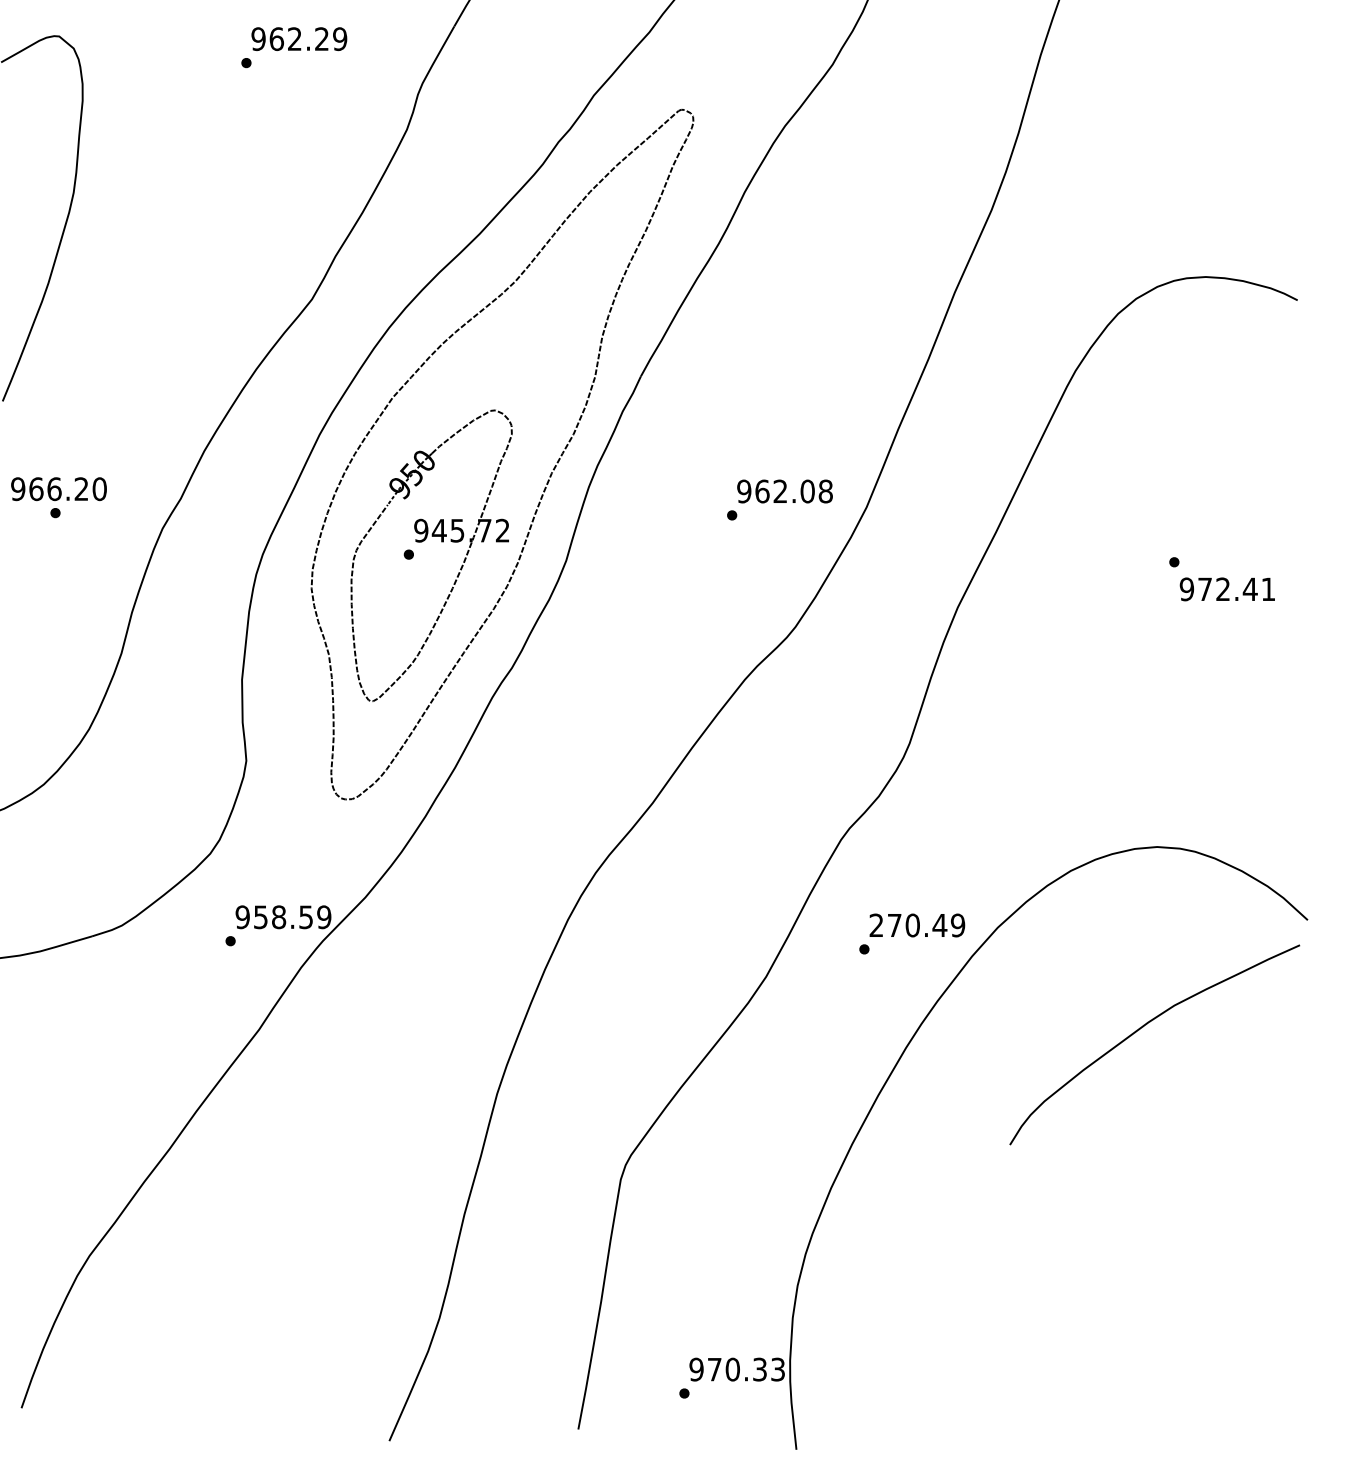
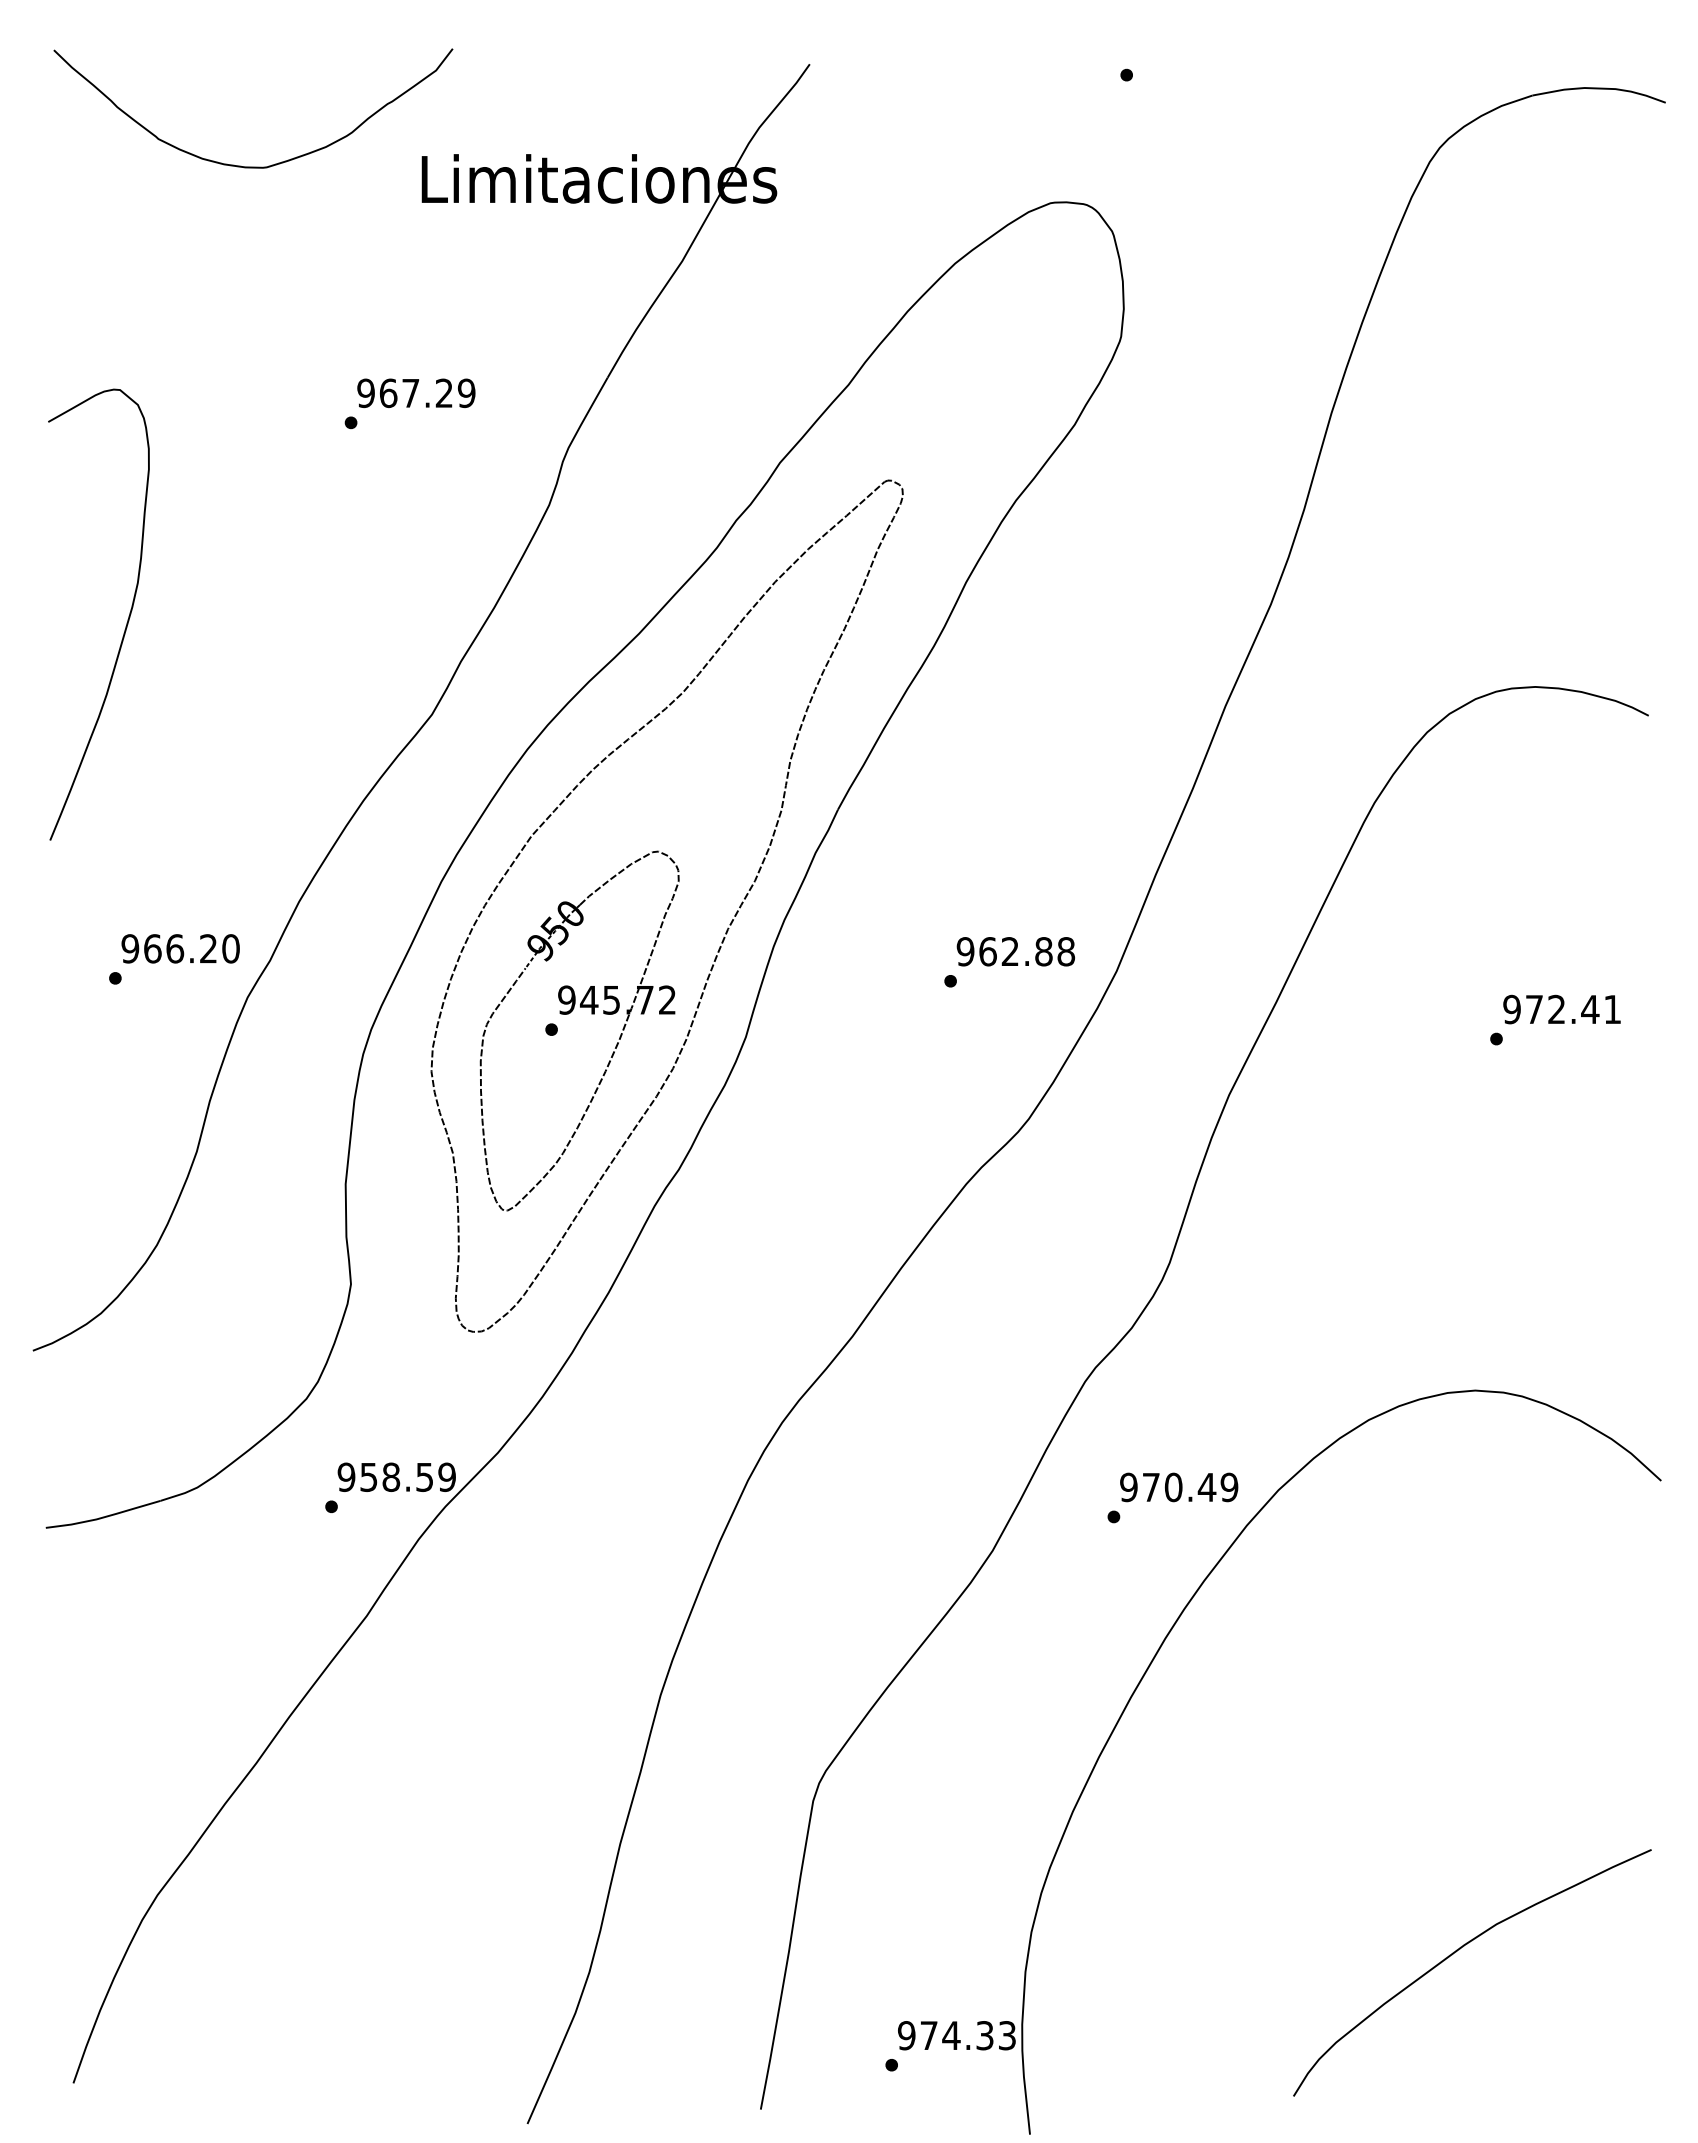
text: (294, 38) -> (410, 392), 962.29 -> 967.29
text: (58, 488) -> (180, 948), moved
text: (807, 491) -> (1043, 951), 962.08 -> 962.88
text: (1227, 589) -> (1561, 1009), moved
text: (876, 925) -> (1128, 1487), 270.49 -> 970.49
curve: (1141, 1028) -> (1456, 1952), moved
text: (732, 1369) -> (951, 2035), 970.33 -> 974.33

